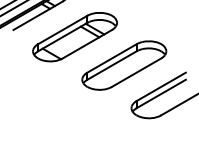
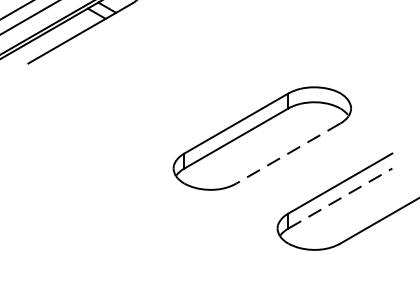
part: (74, 37) -> (157, 79), removed
line: (136, 72) -> (288, 153), solid -> dashed
line: (161, 93) -> (340, 197), solid -> dashed

